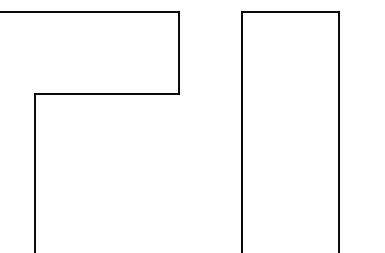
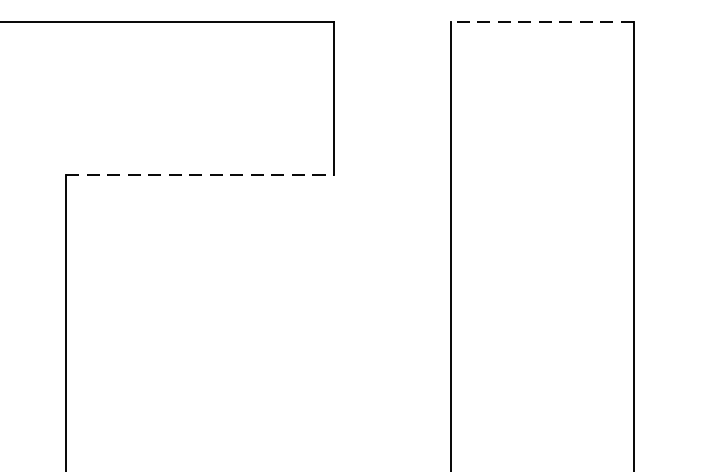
line: (290, 11) -> (542, 21), solid -> dashed
line: (107, 93) -> (200, 174), solid -> dashed

